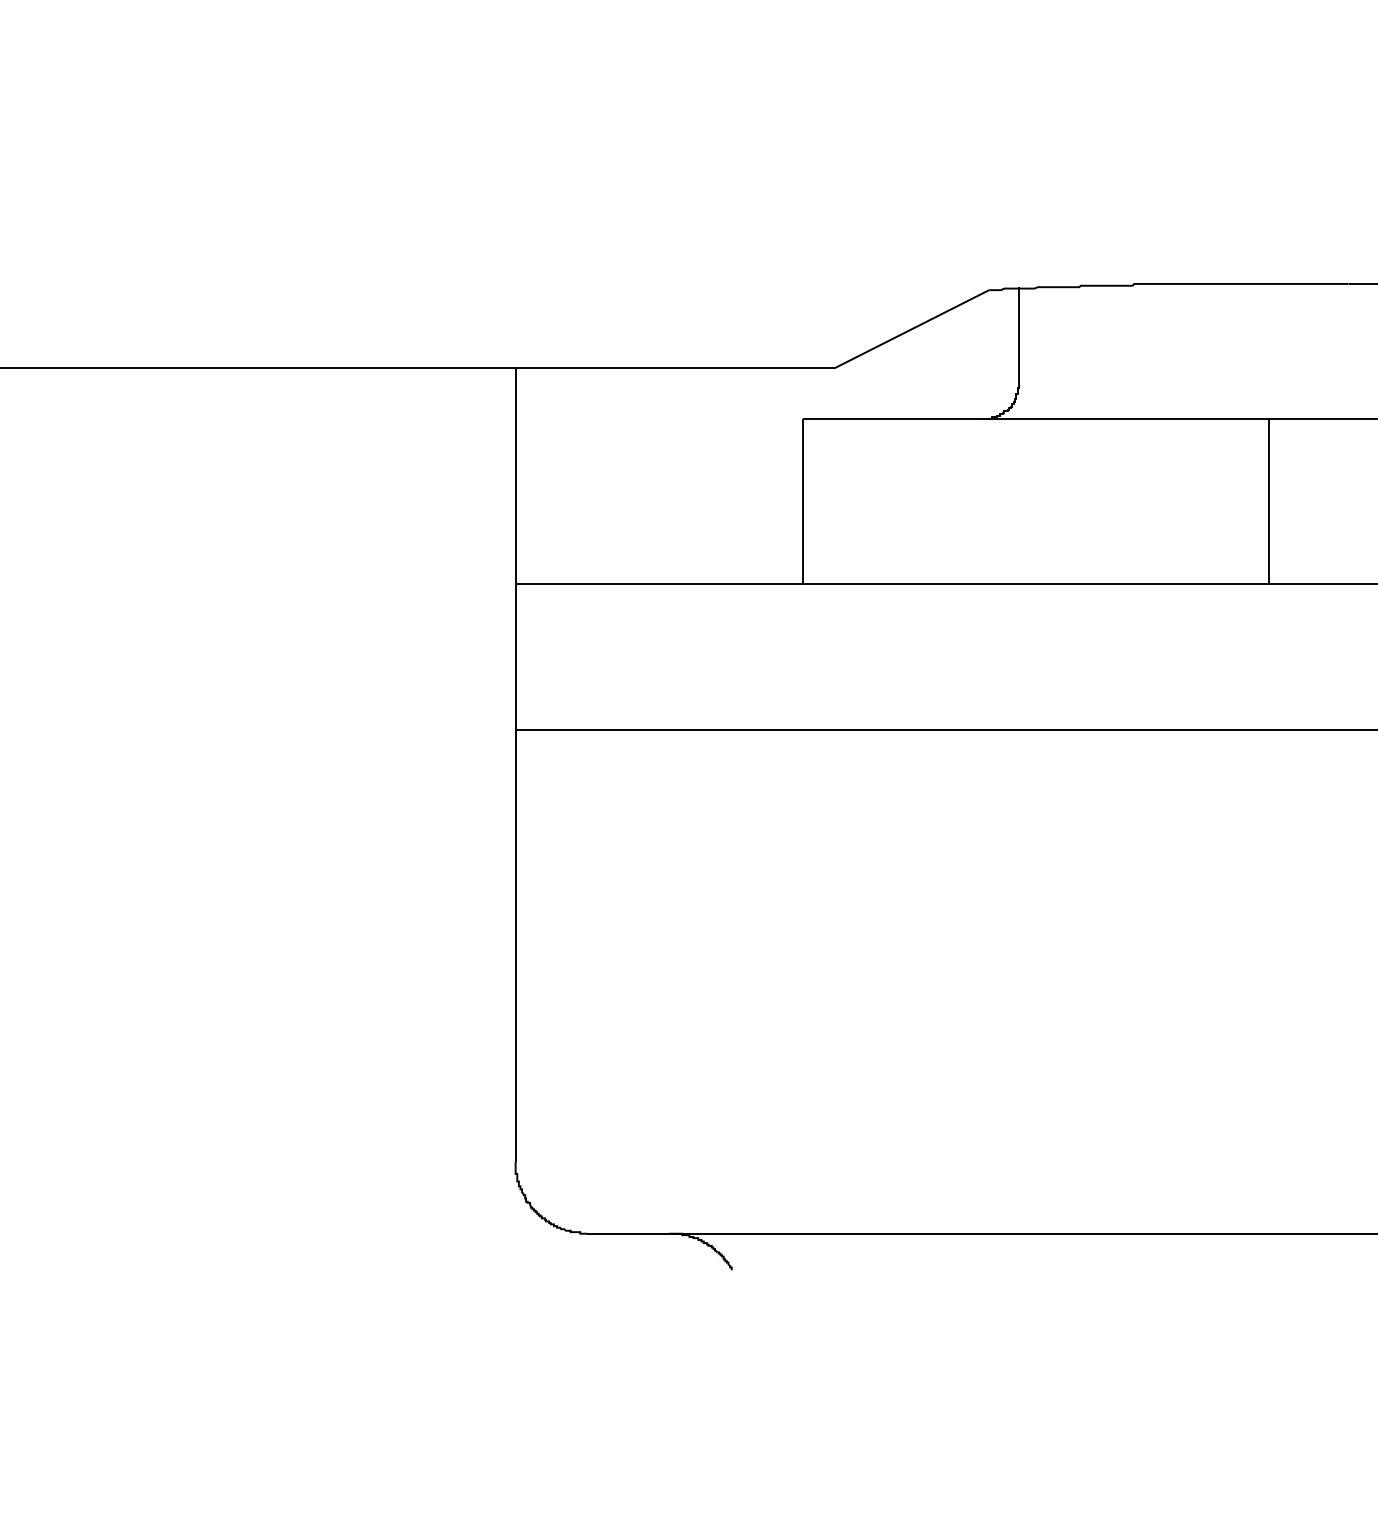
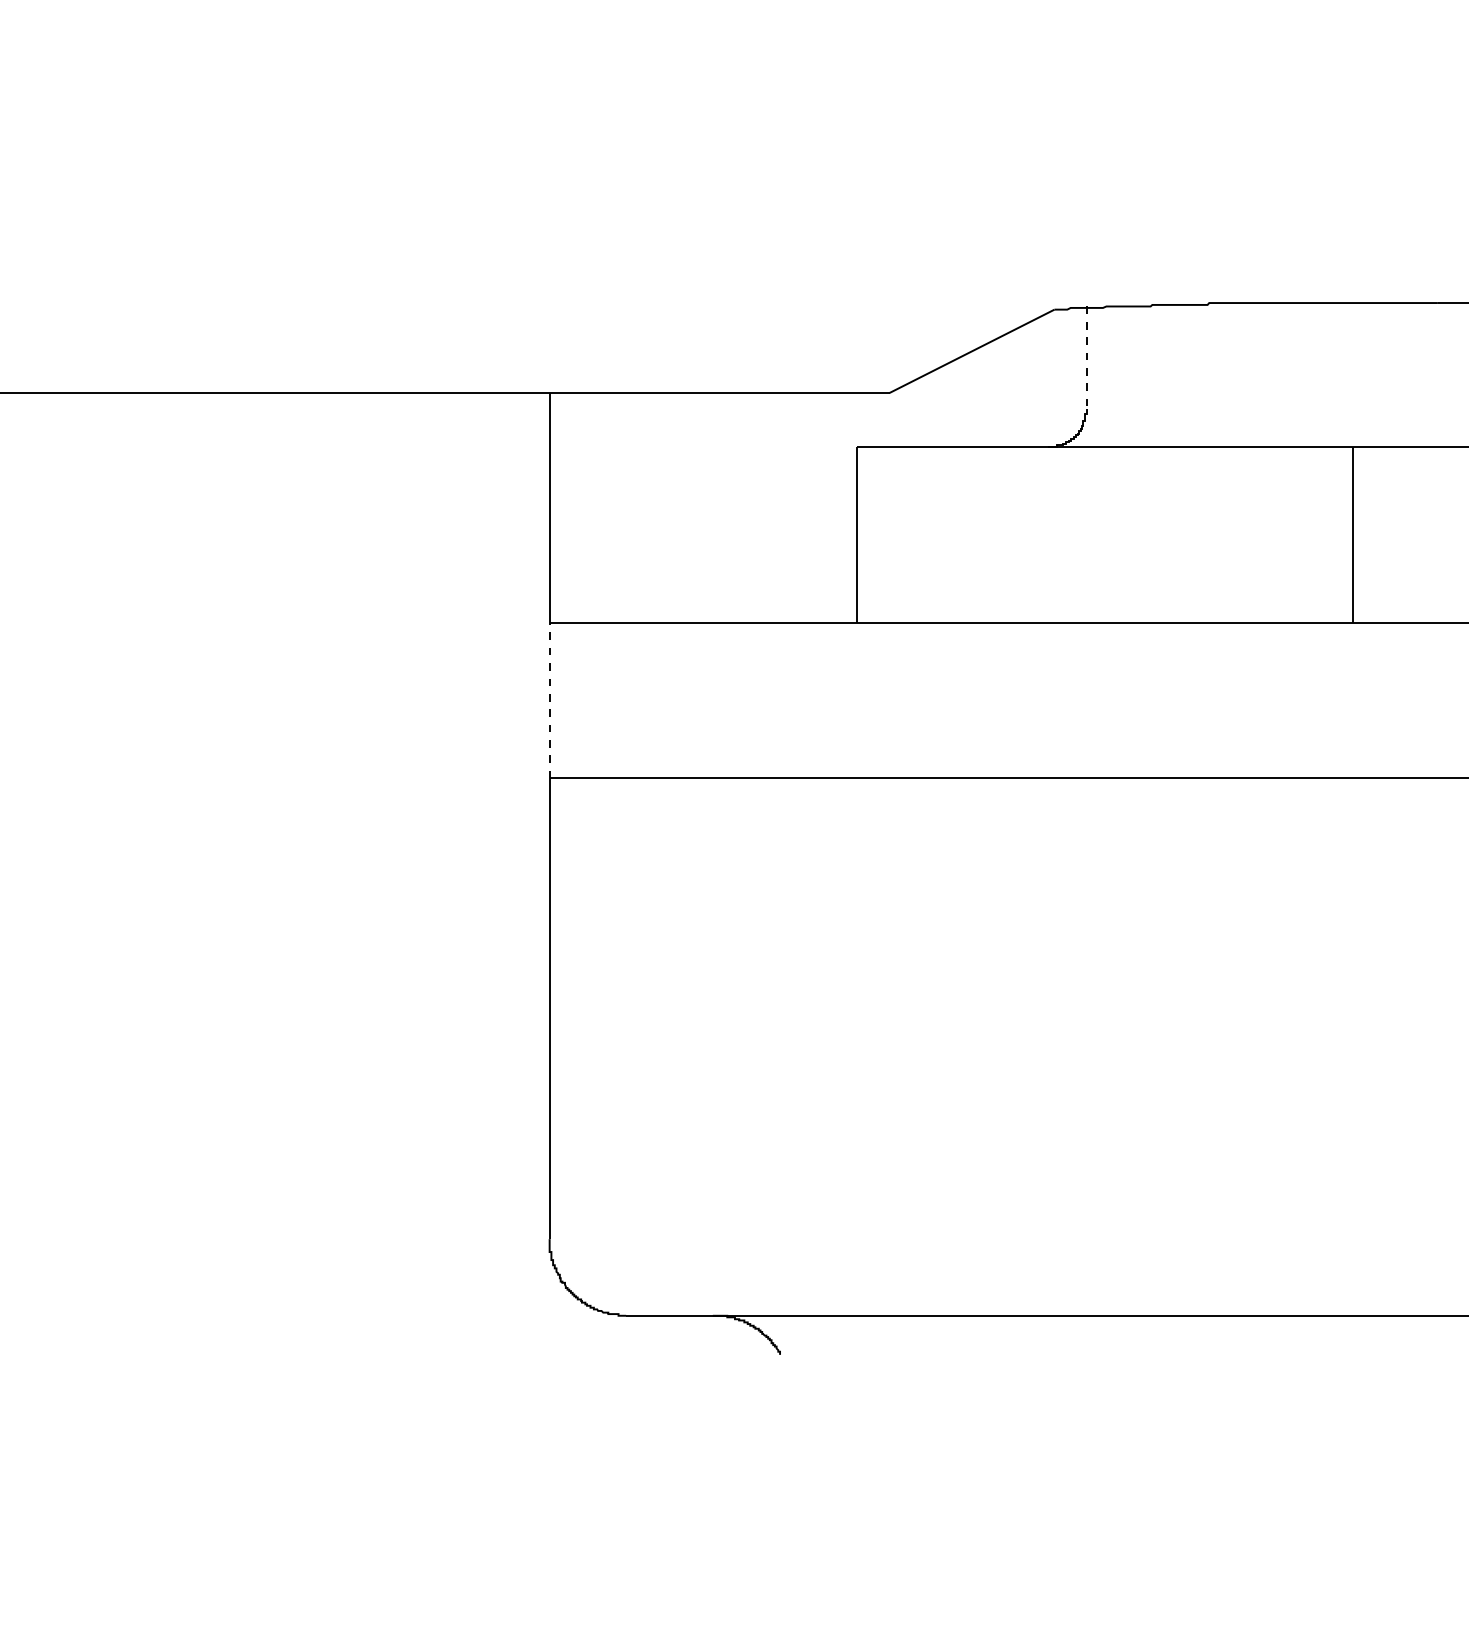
line: (1019, 335) -> (1086, 358), solid -> dashed
line: (515, 656) -> (549, 700), solid -> dashed

